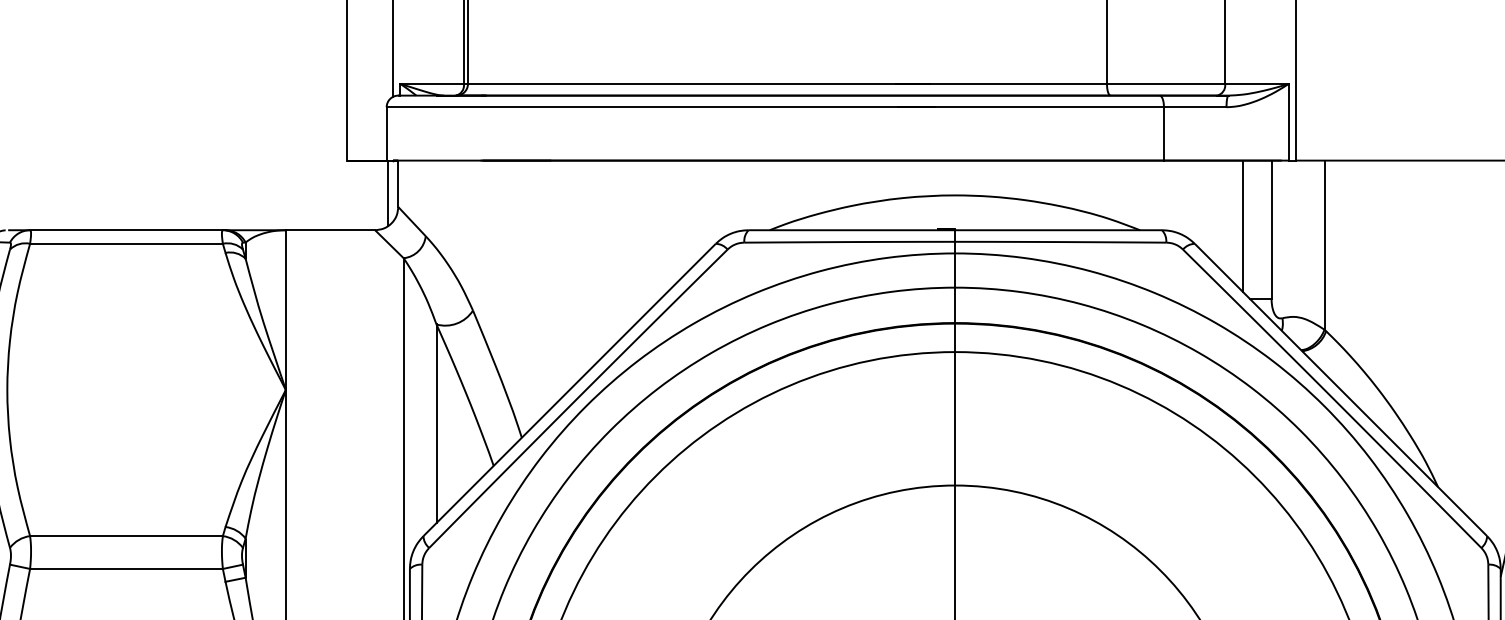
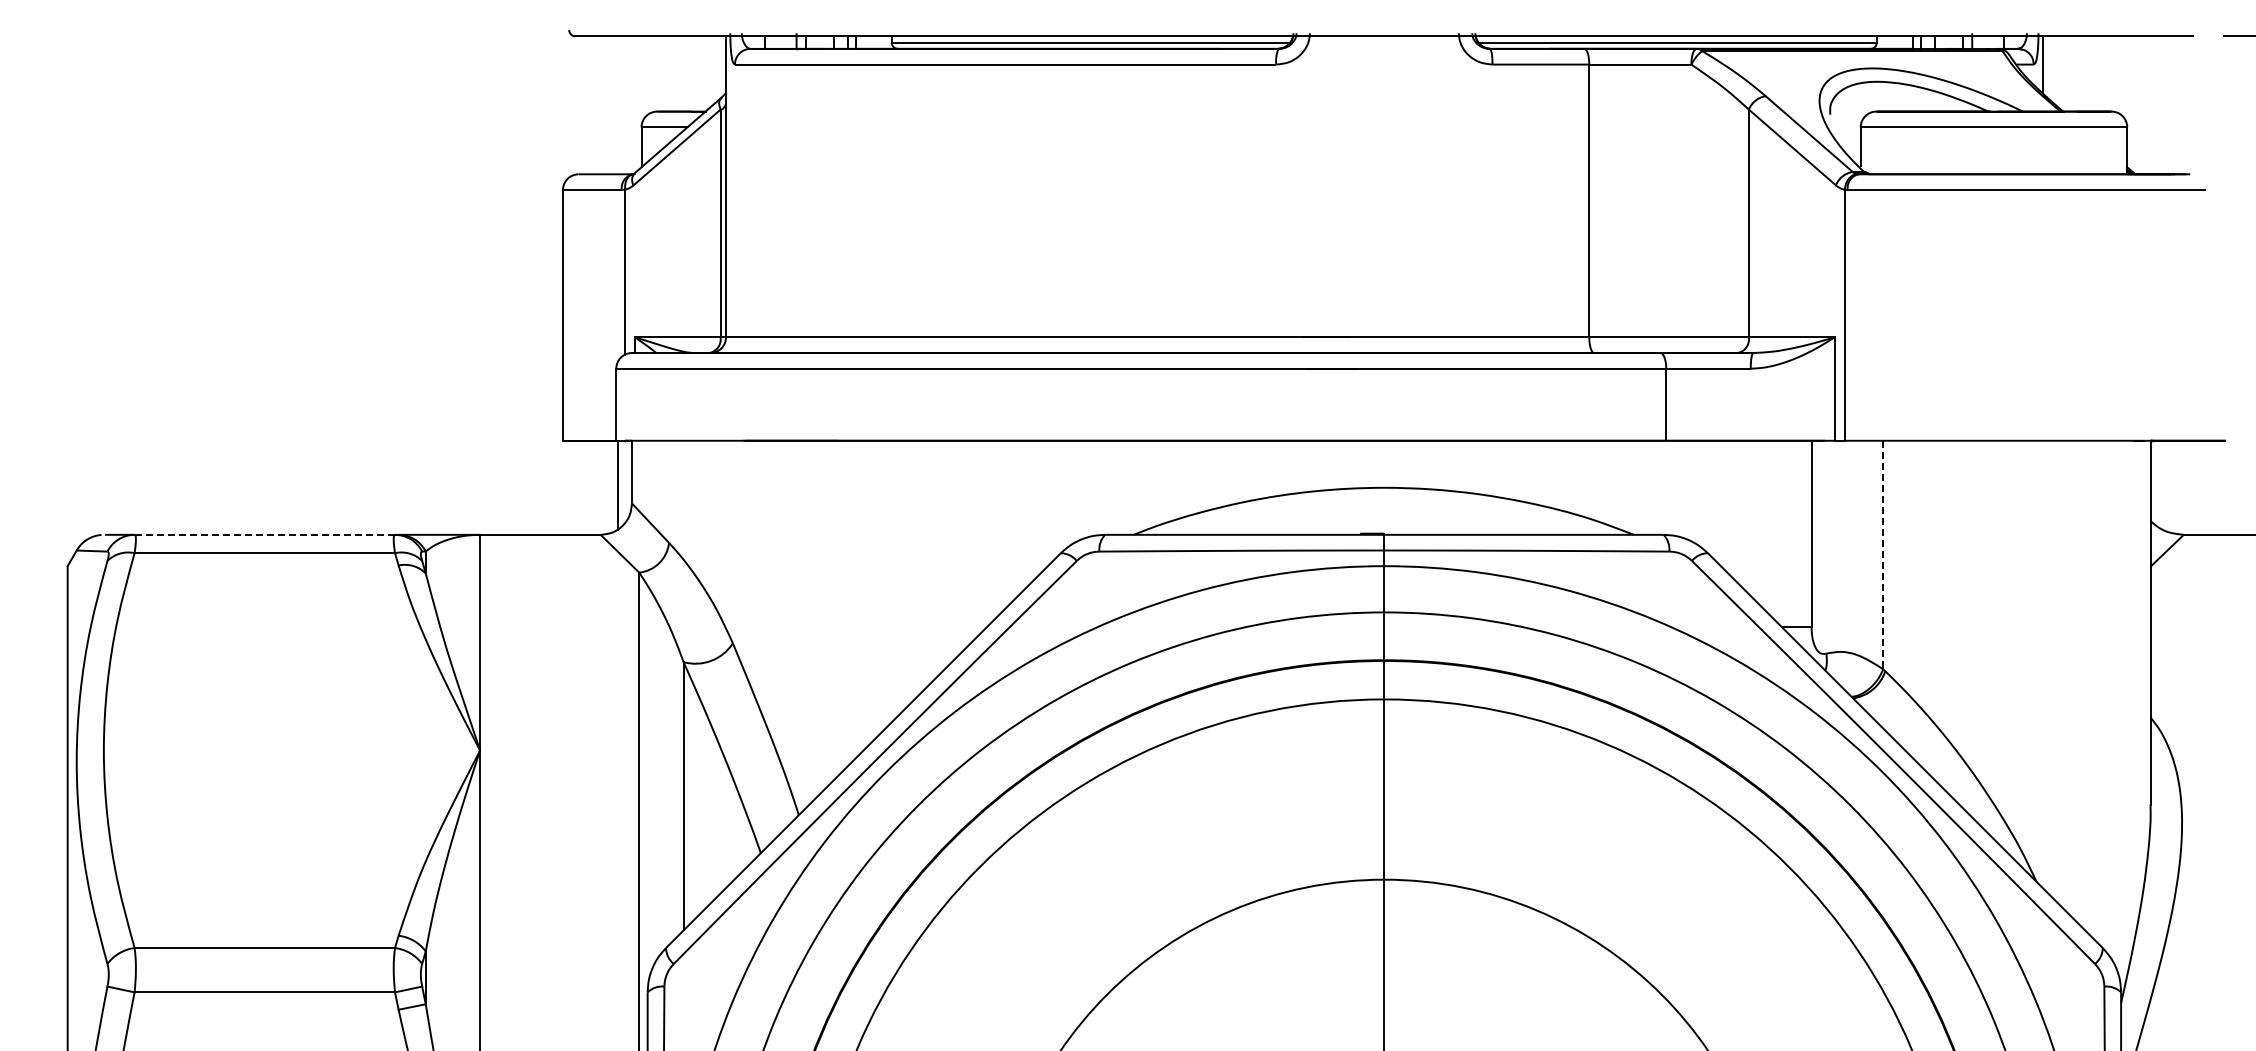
line: (1243, 226) -> (1773, 529), removed
line: (126, 229) -> (265, 534), solid -> dashed
line: (1324, 245) -> (1883, 555), solid -> dashed

